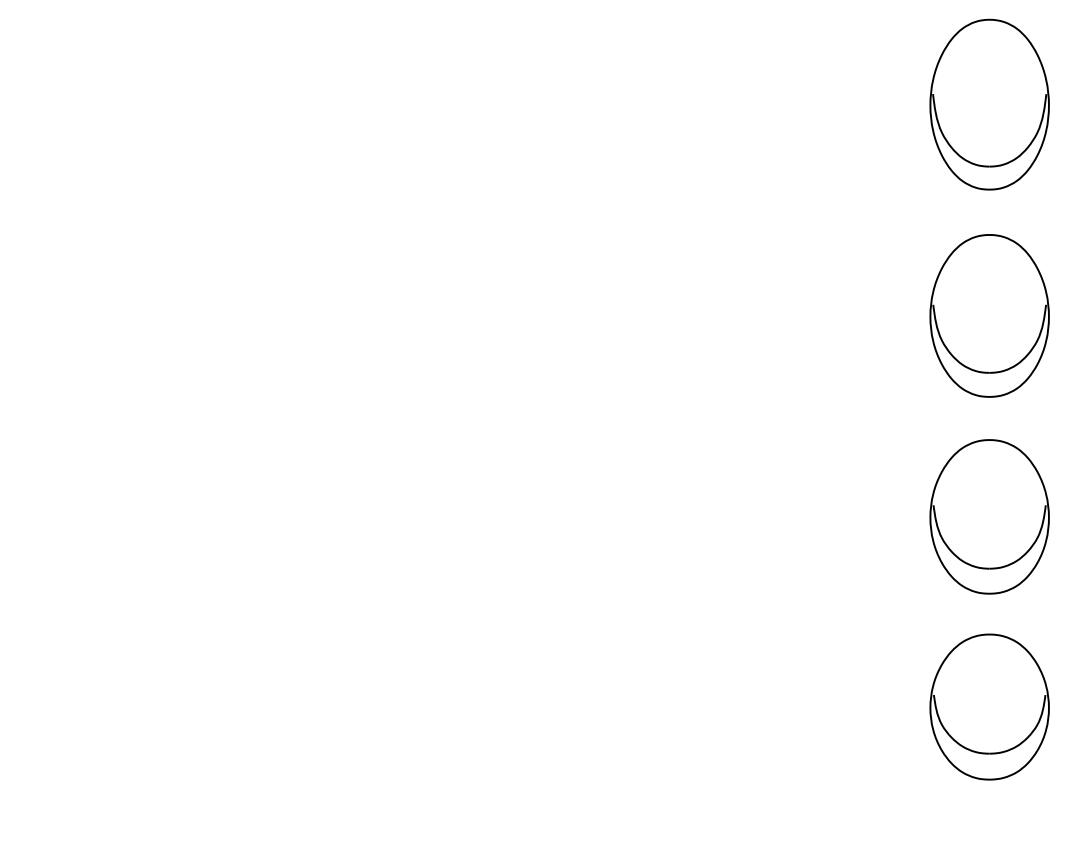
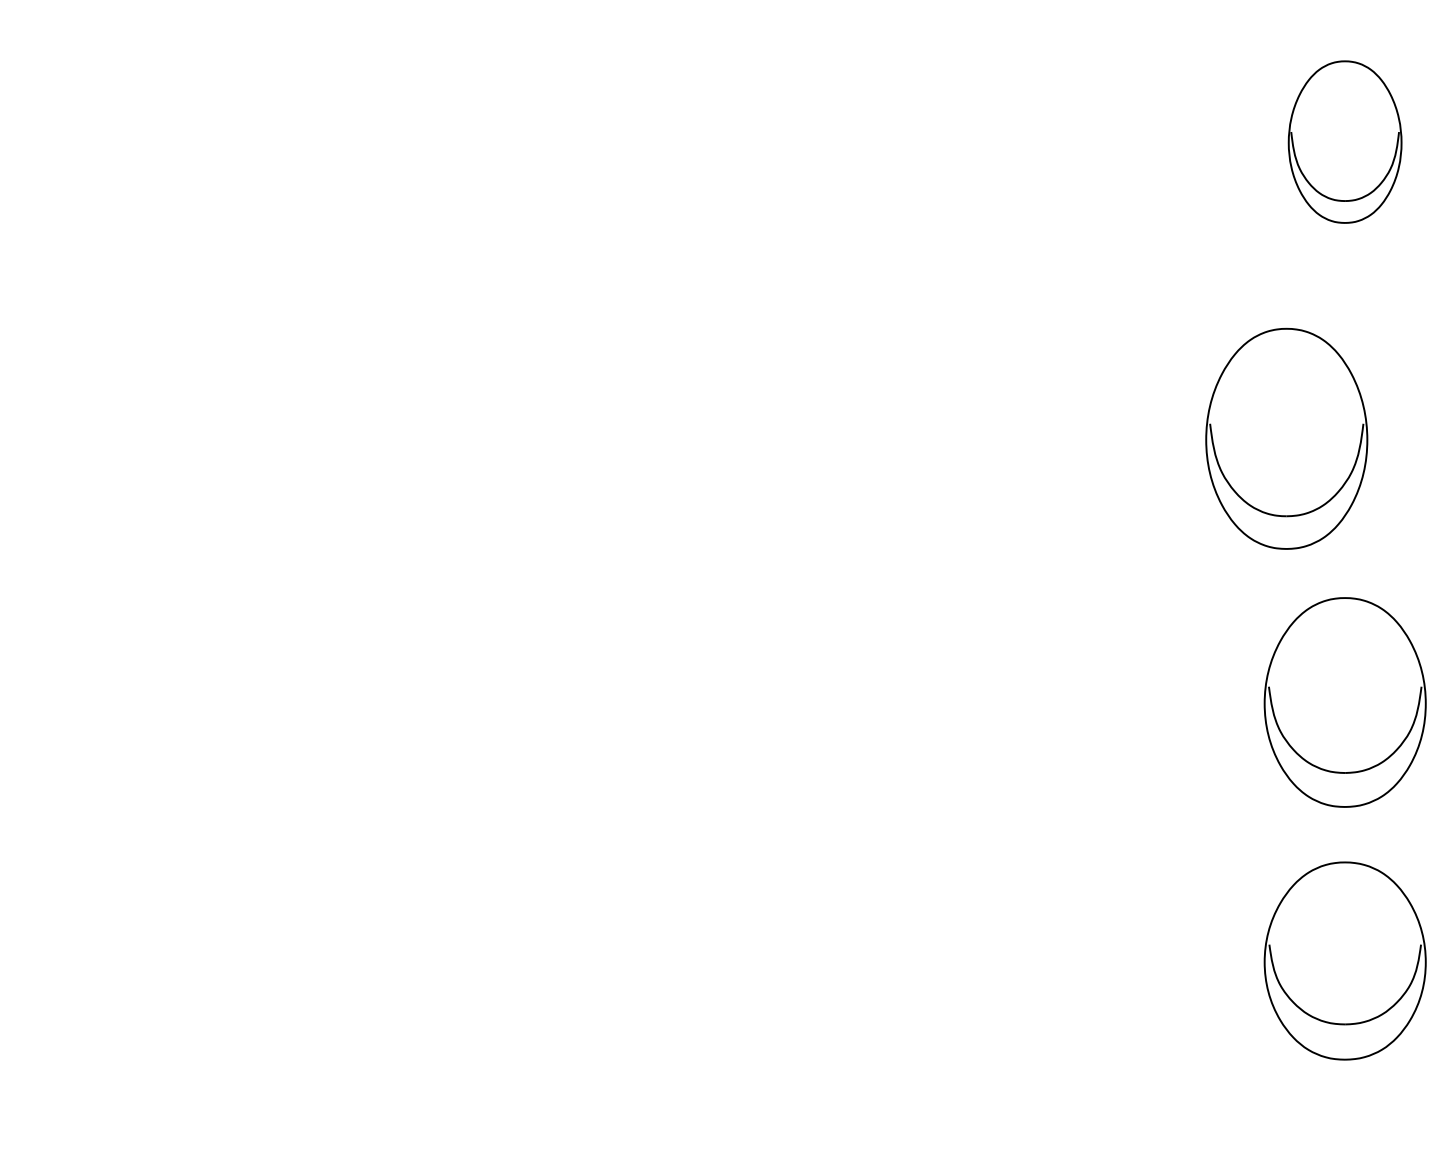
part: (989, 104) -> (1344, 141), size x0.7
part: (989, 315) -> (1286, 438), moved

